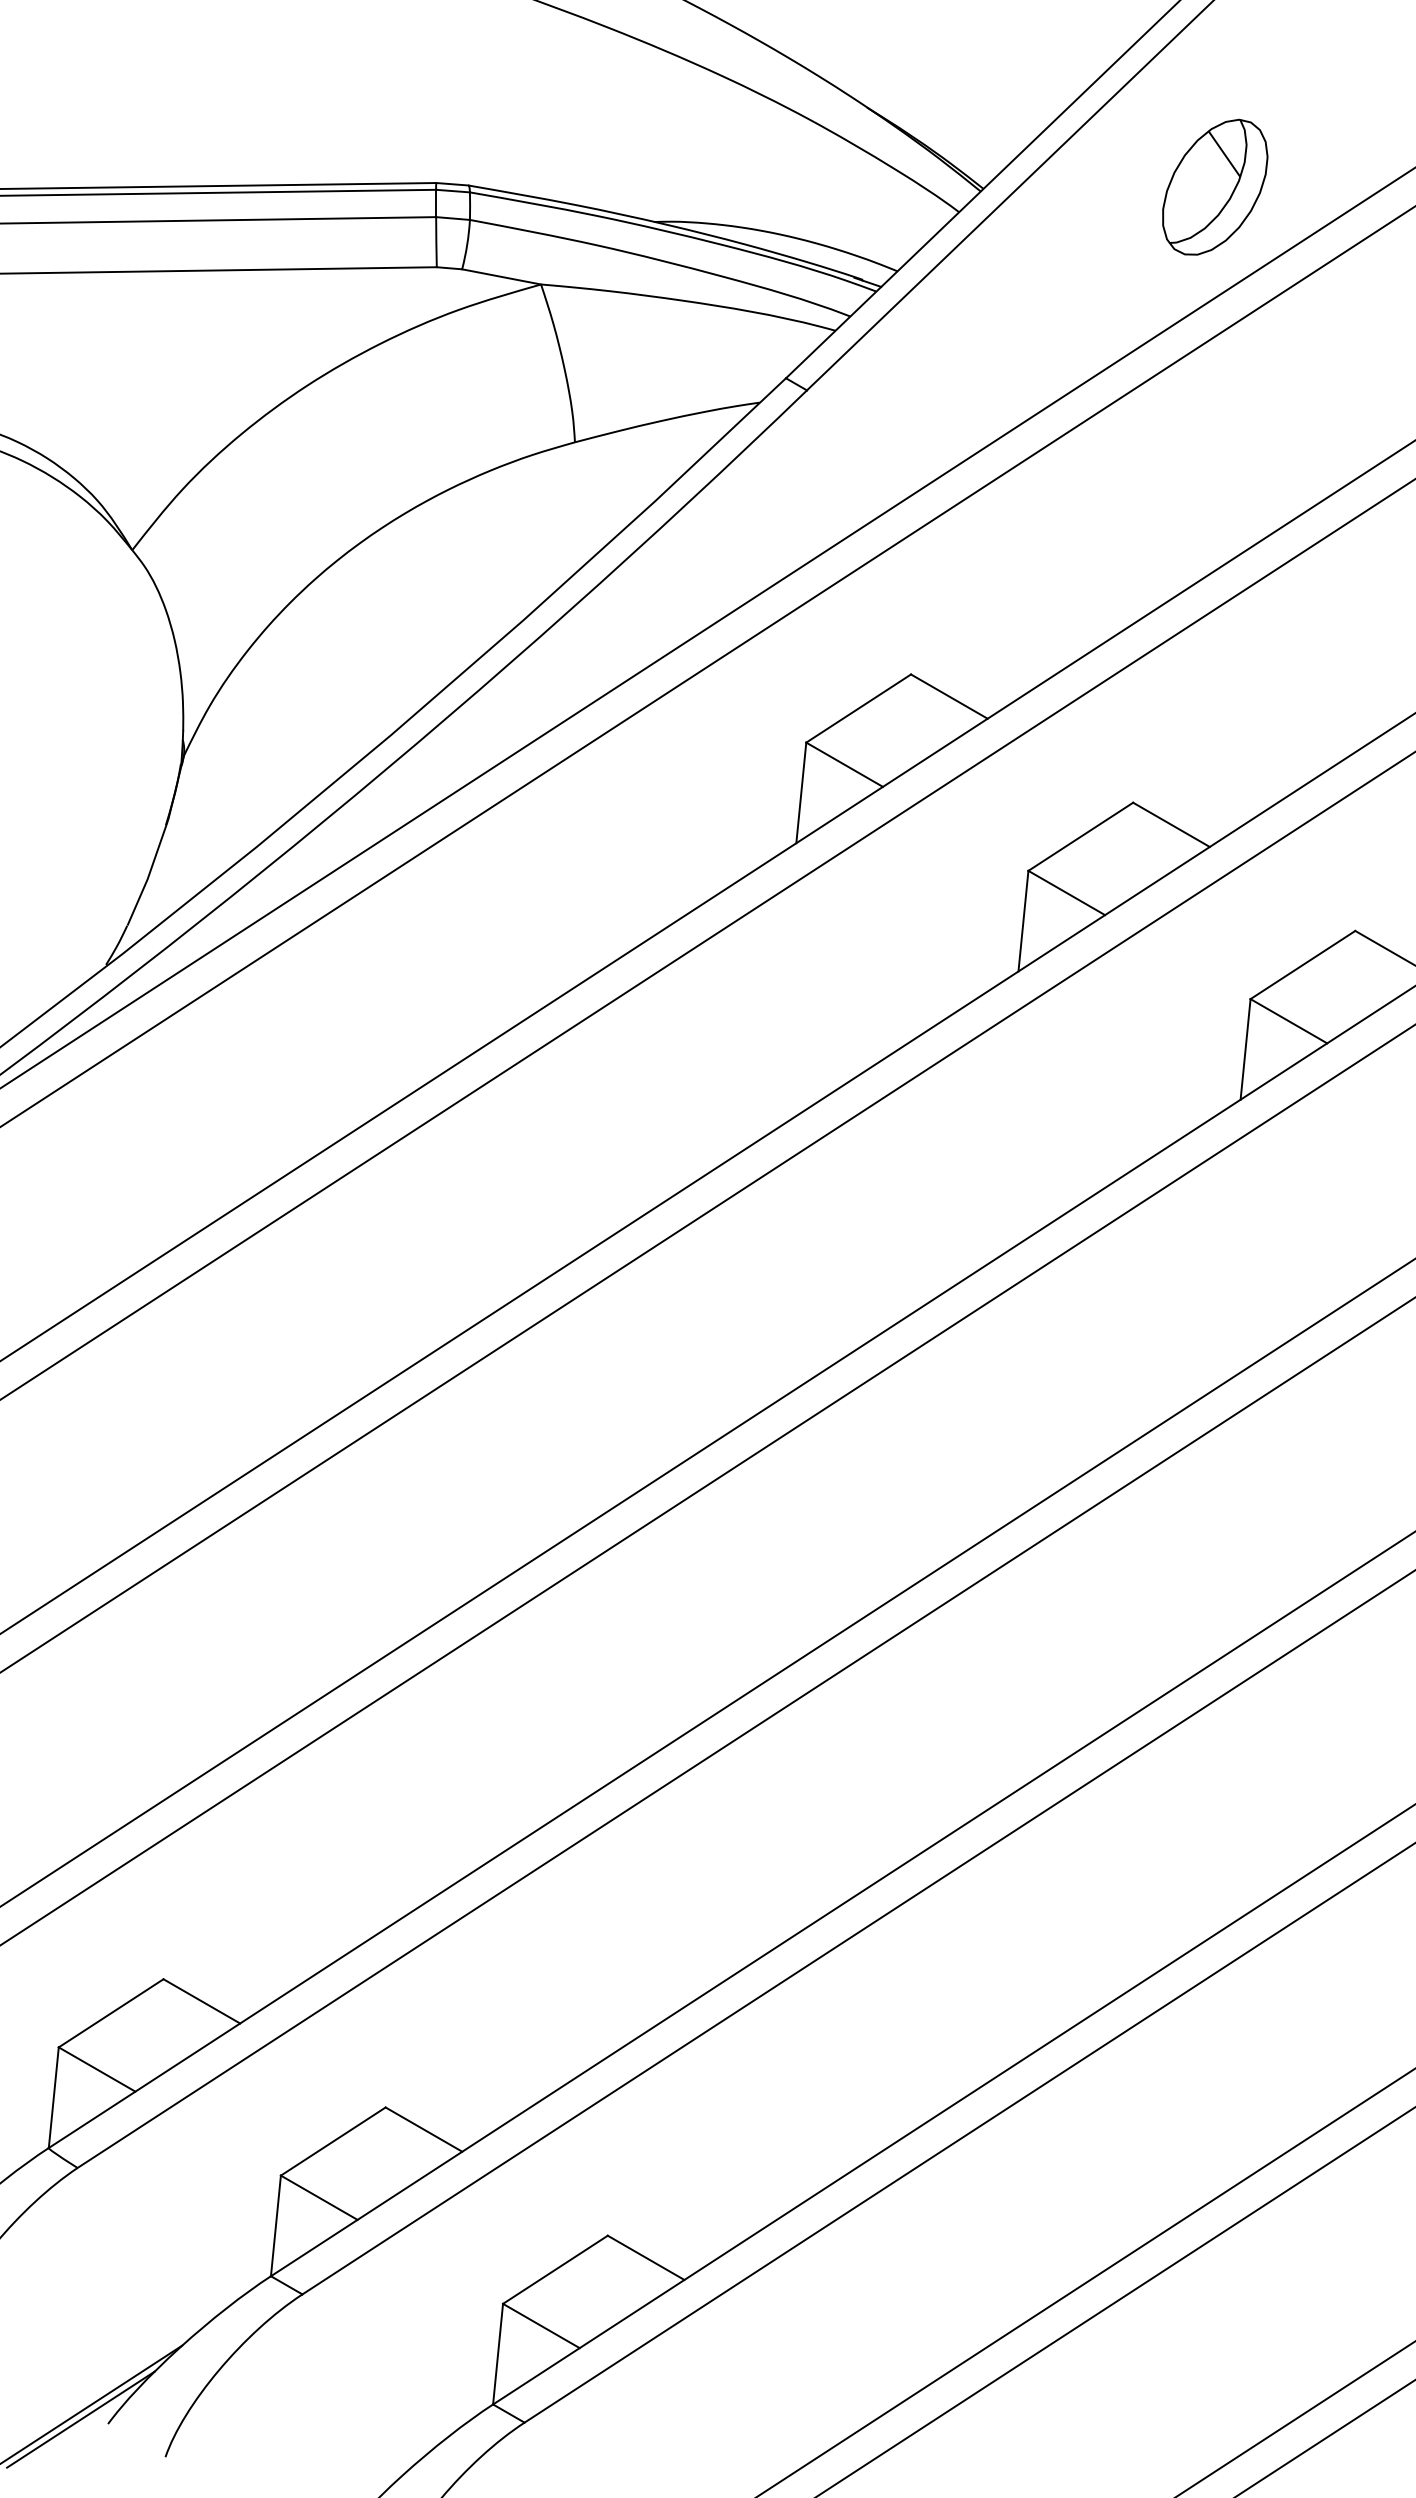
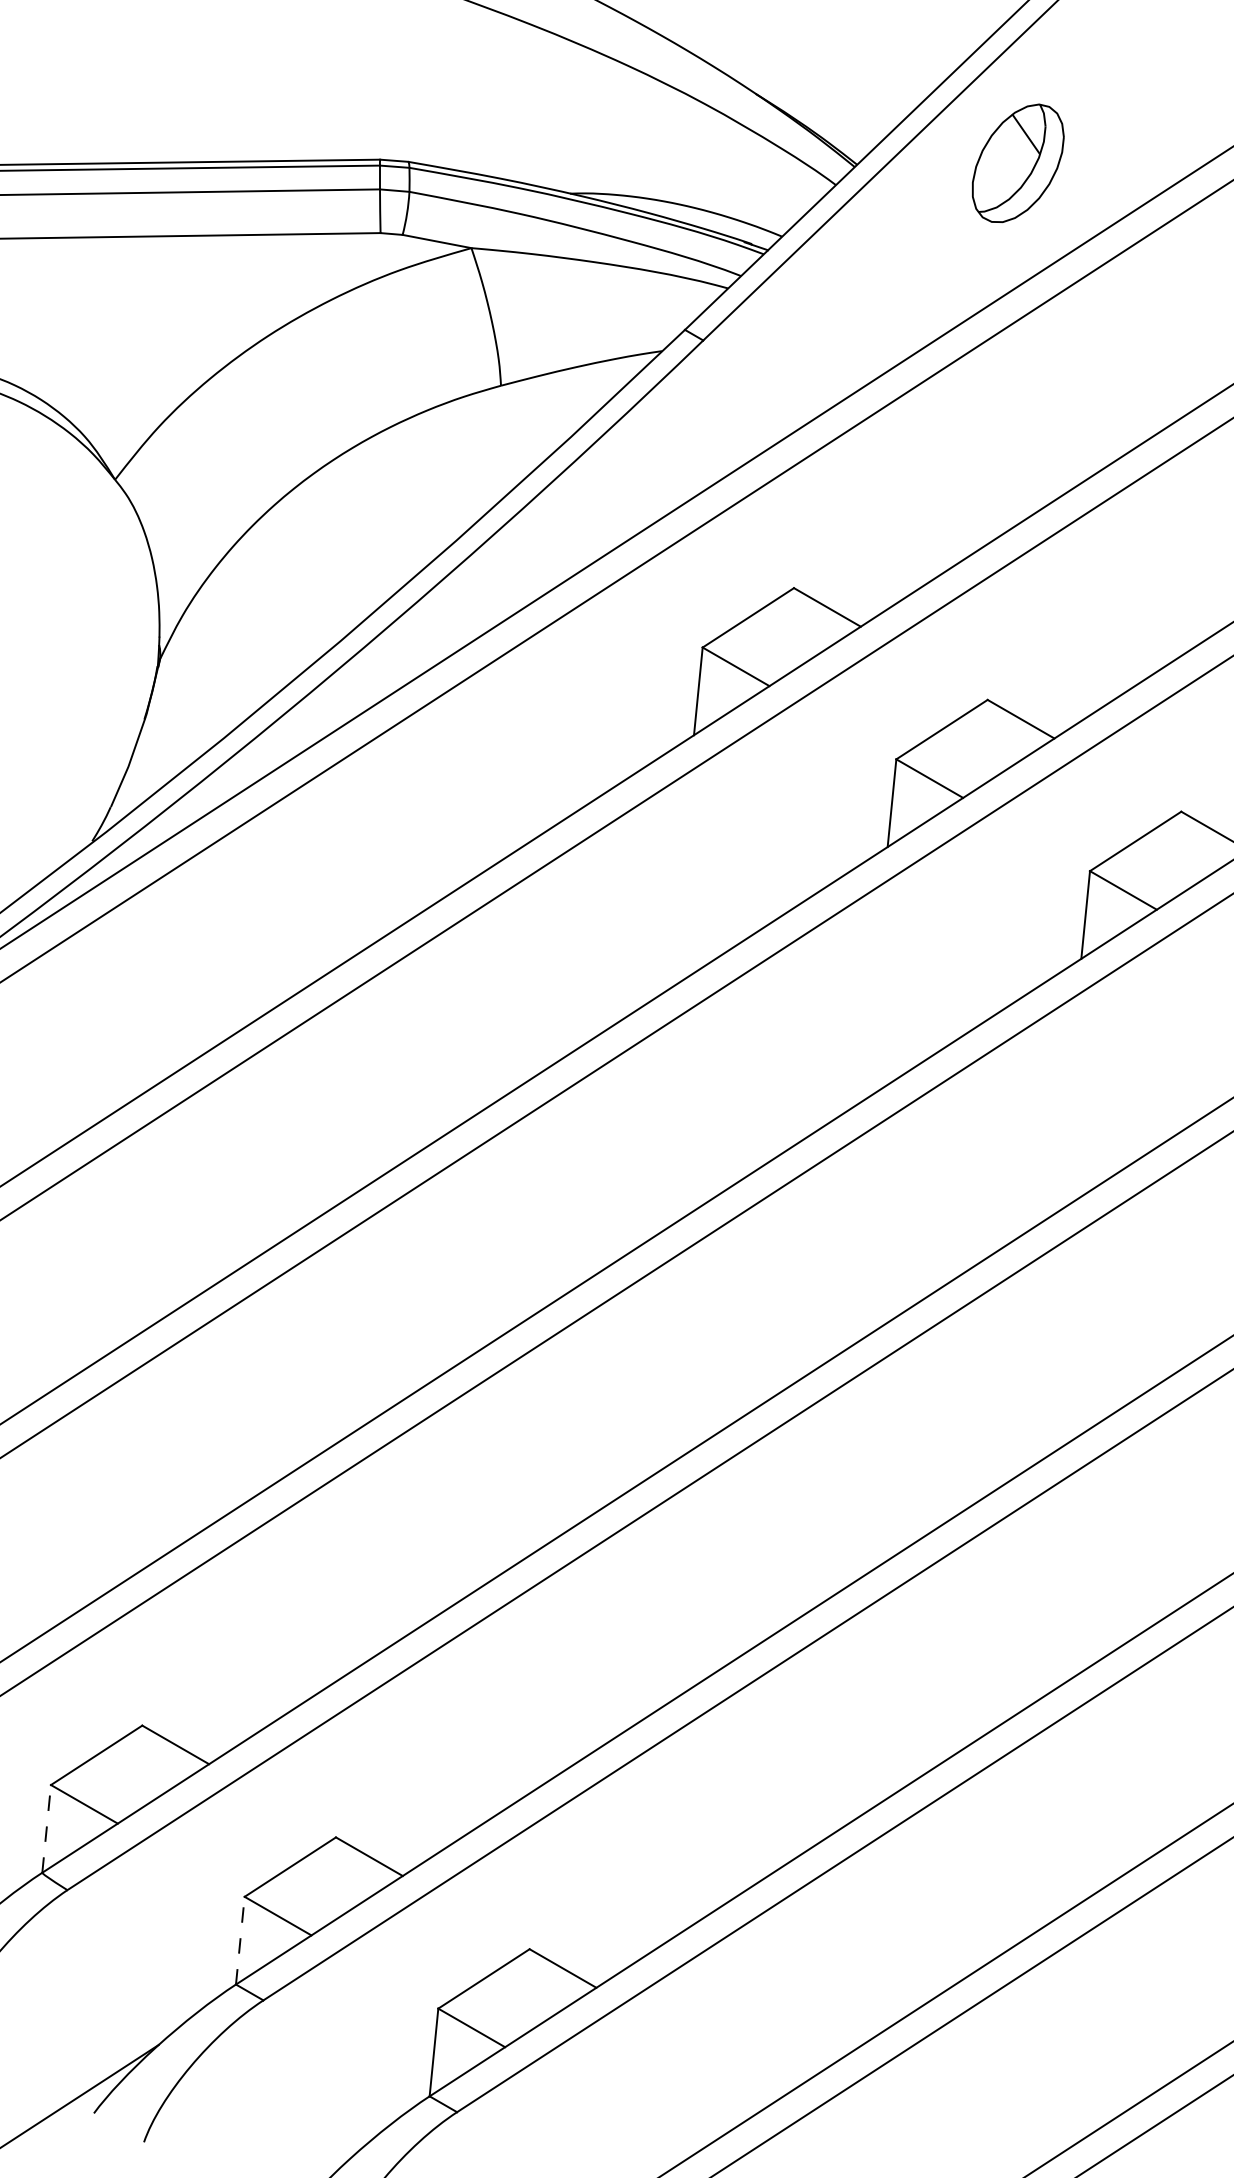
part: (1215, 186) -> (1018, 162), moved
line: (53, 2097) -> (46, 1828), solid -> dashed
line: (275, 2225) -> (239, 1940), solid -> dashed
line: (80, 2419) -> (69, 2109), removed

